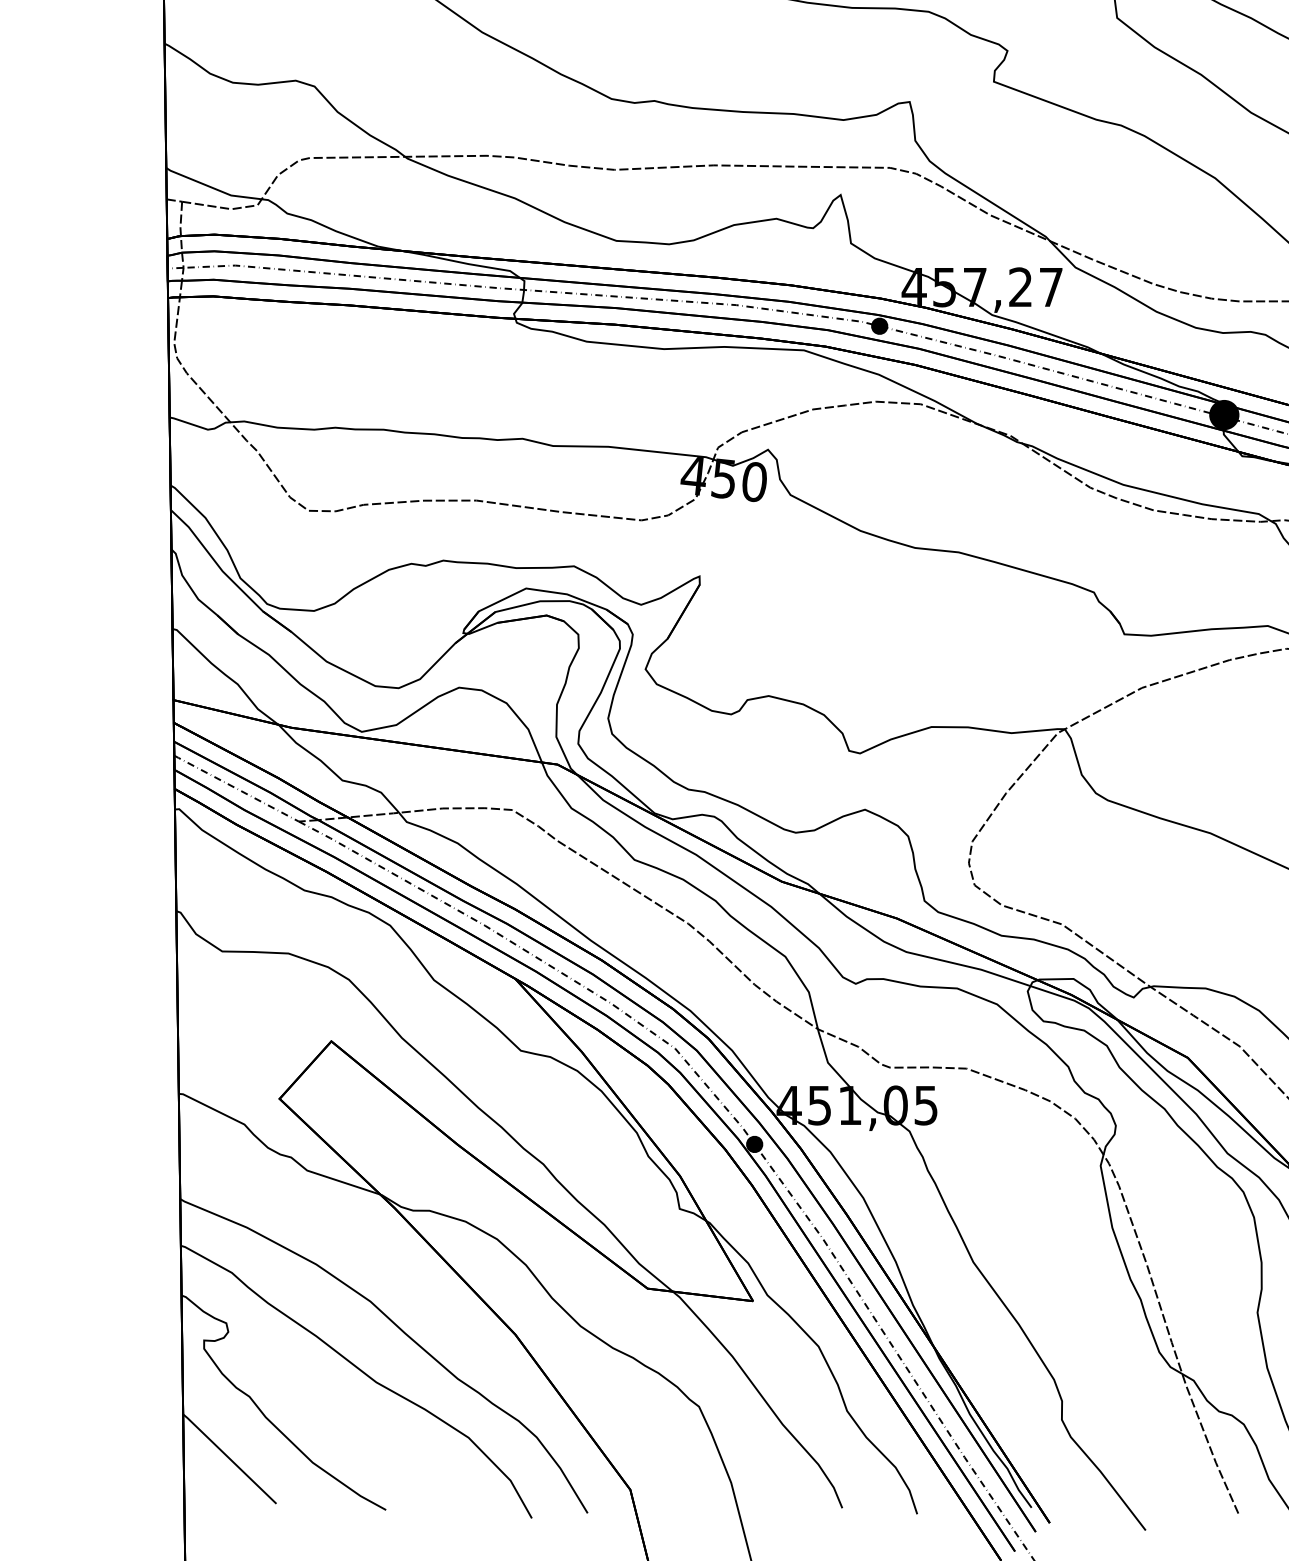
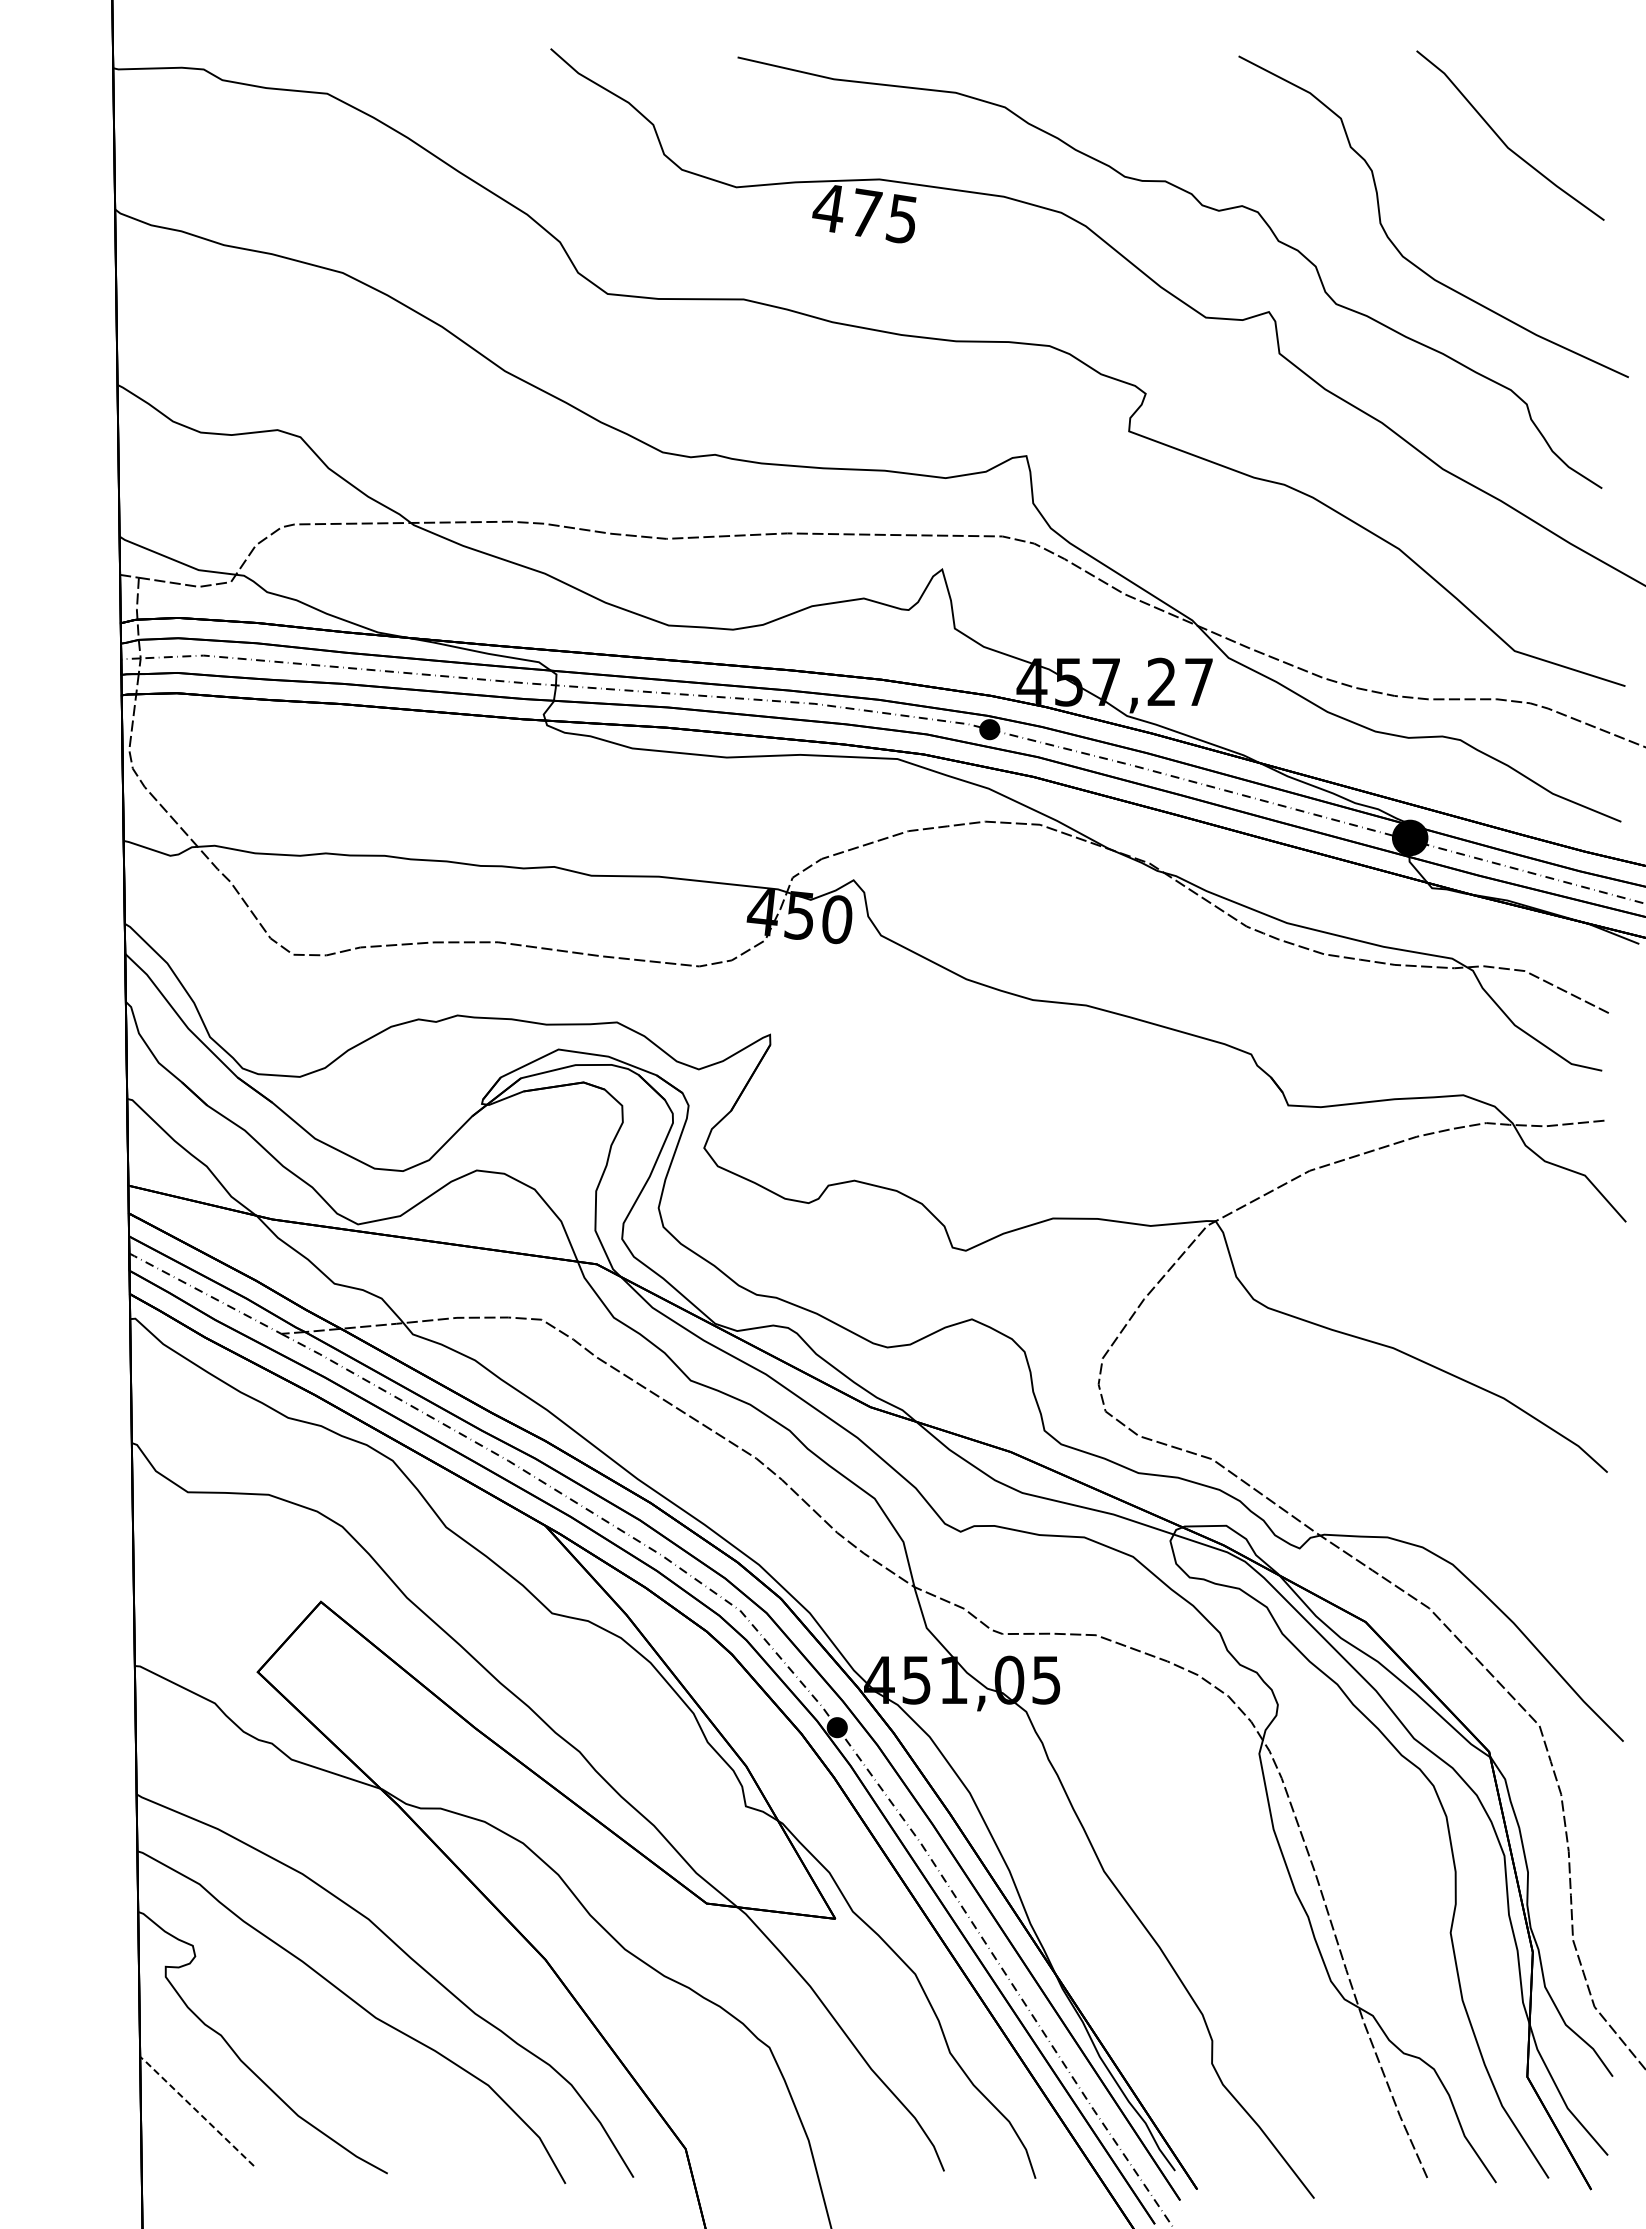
line: (229, 1458) -> (196, 2110), solid -> dashed

